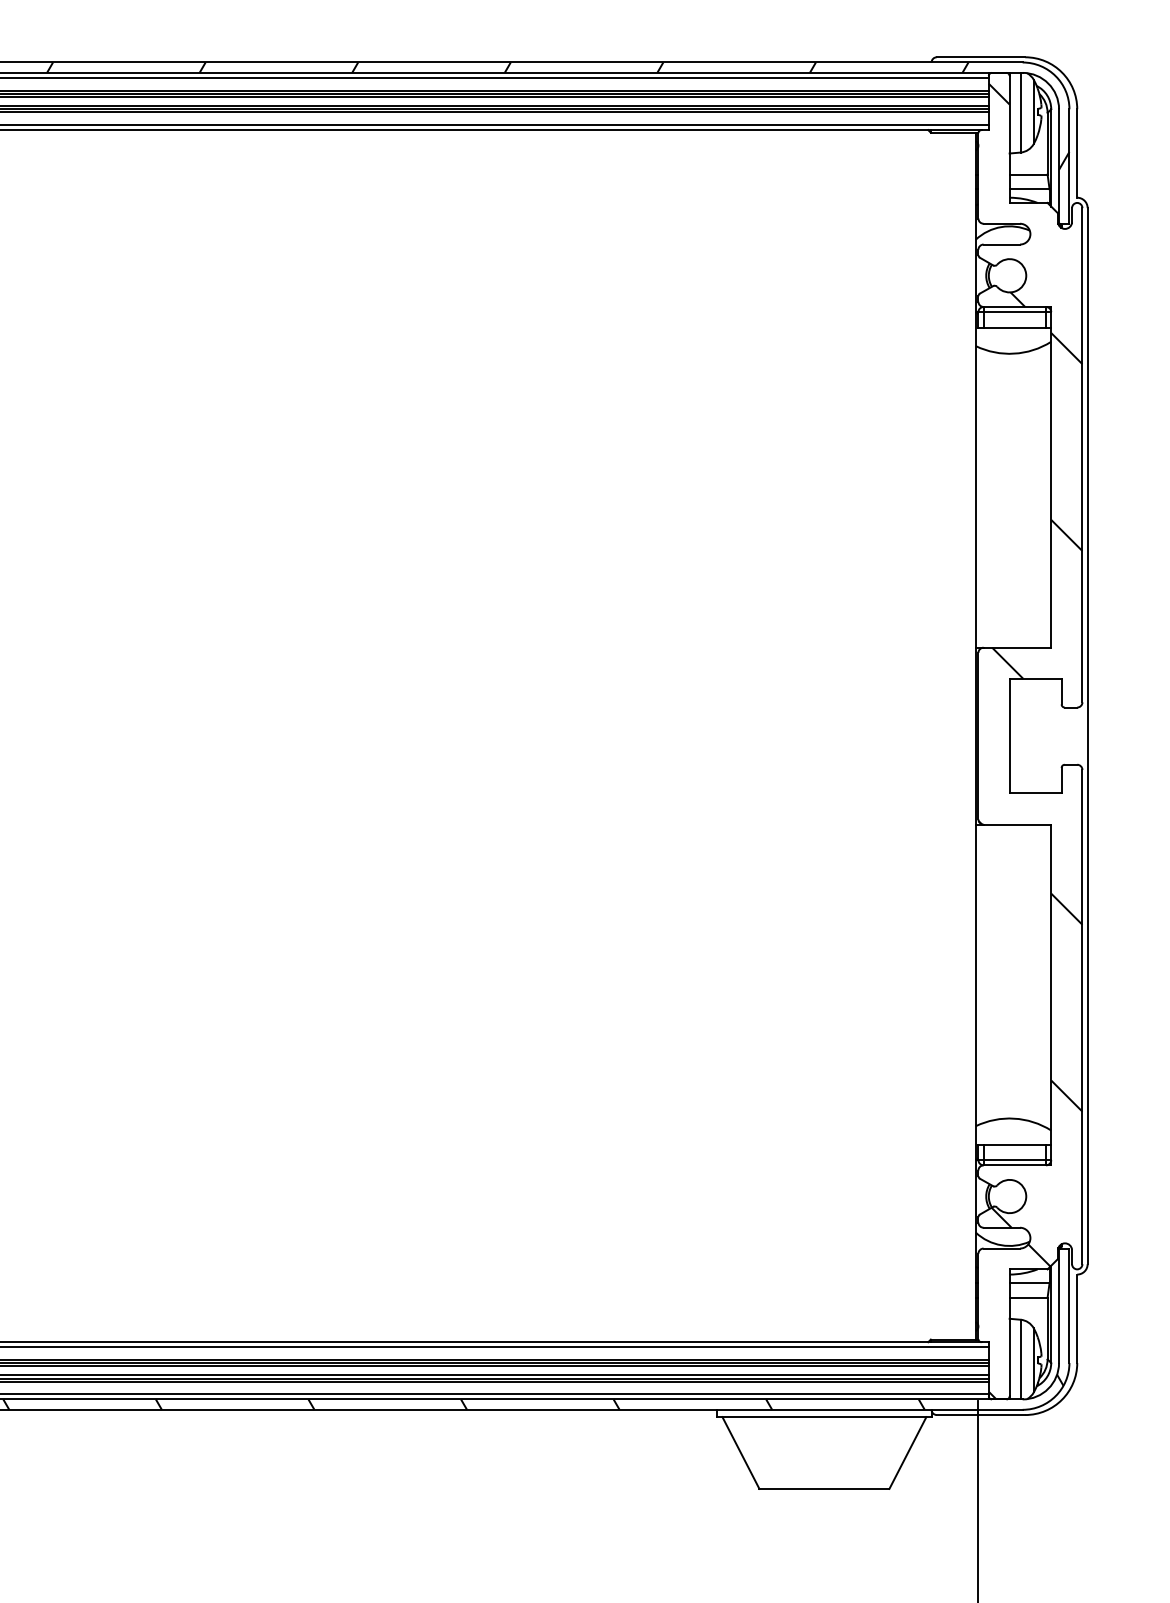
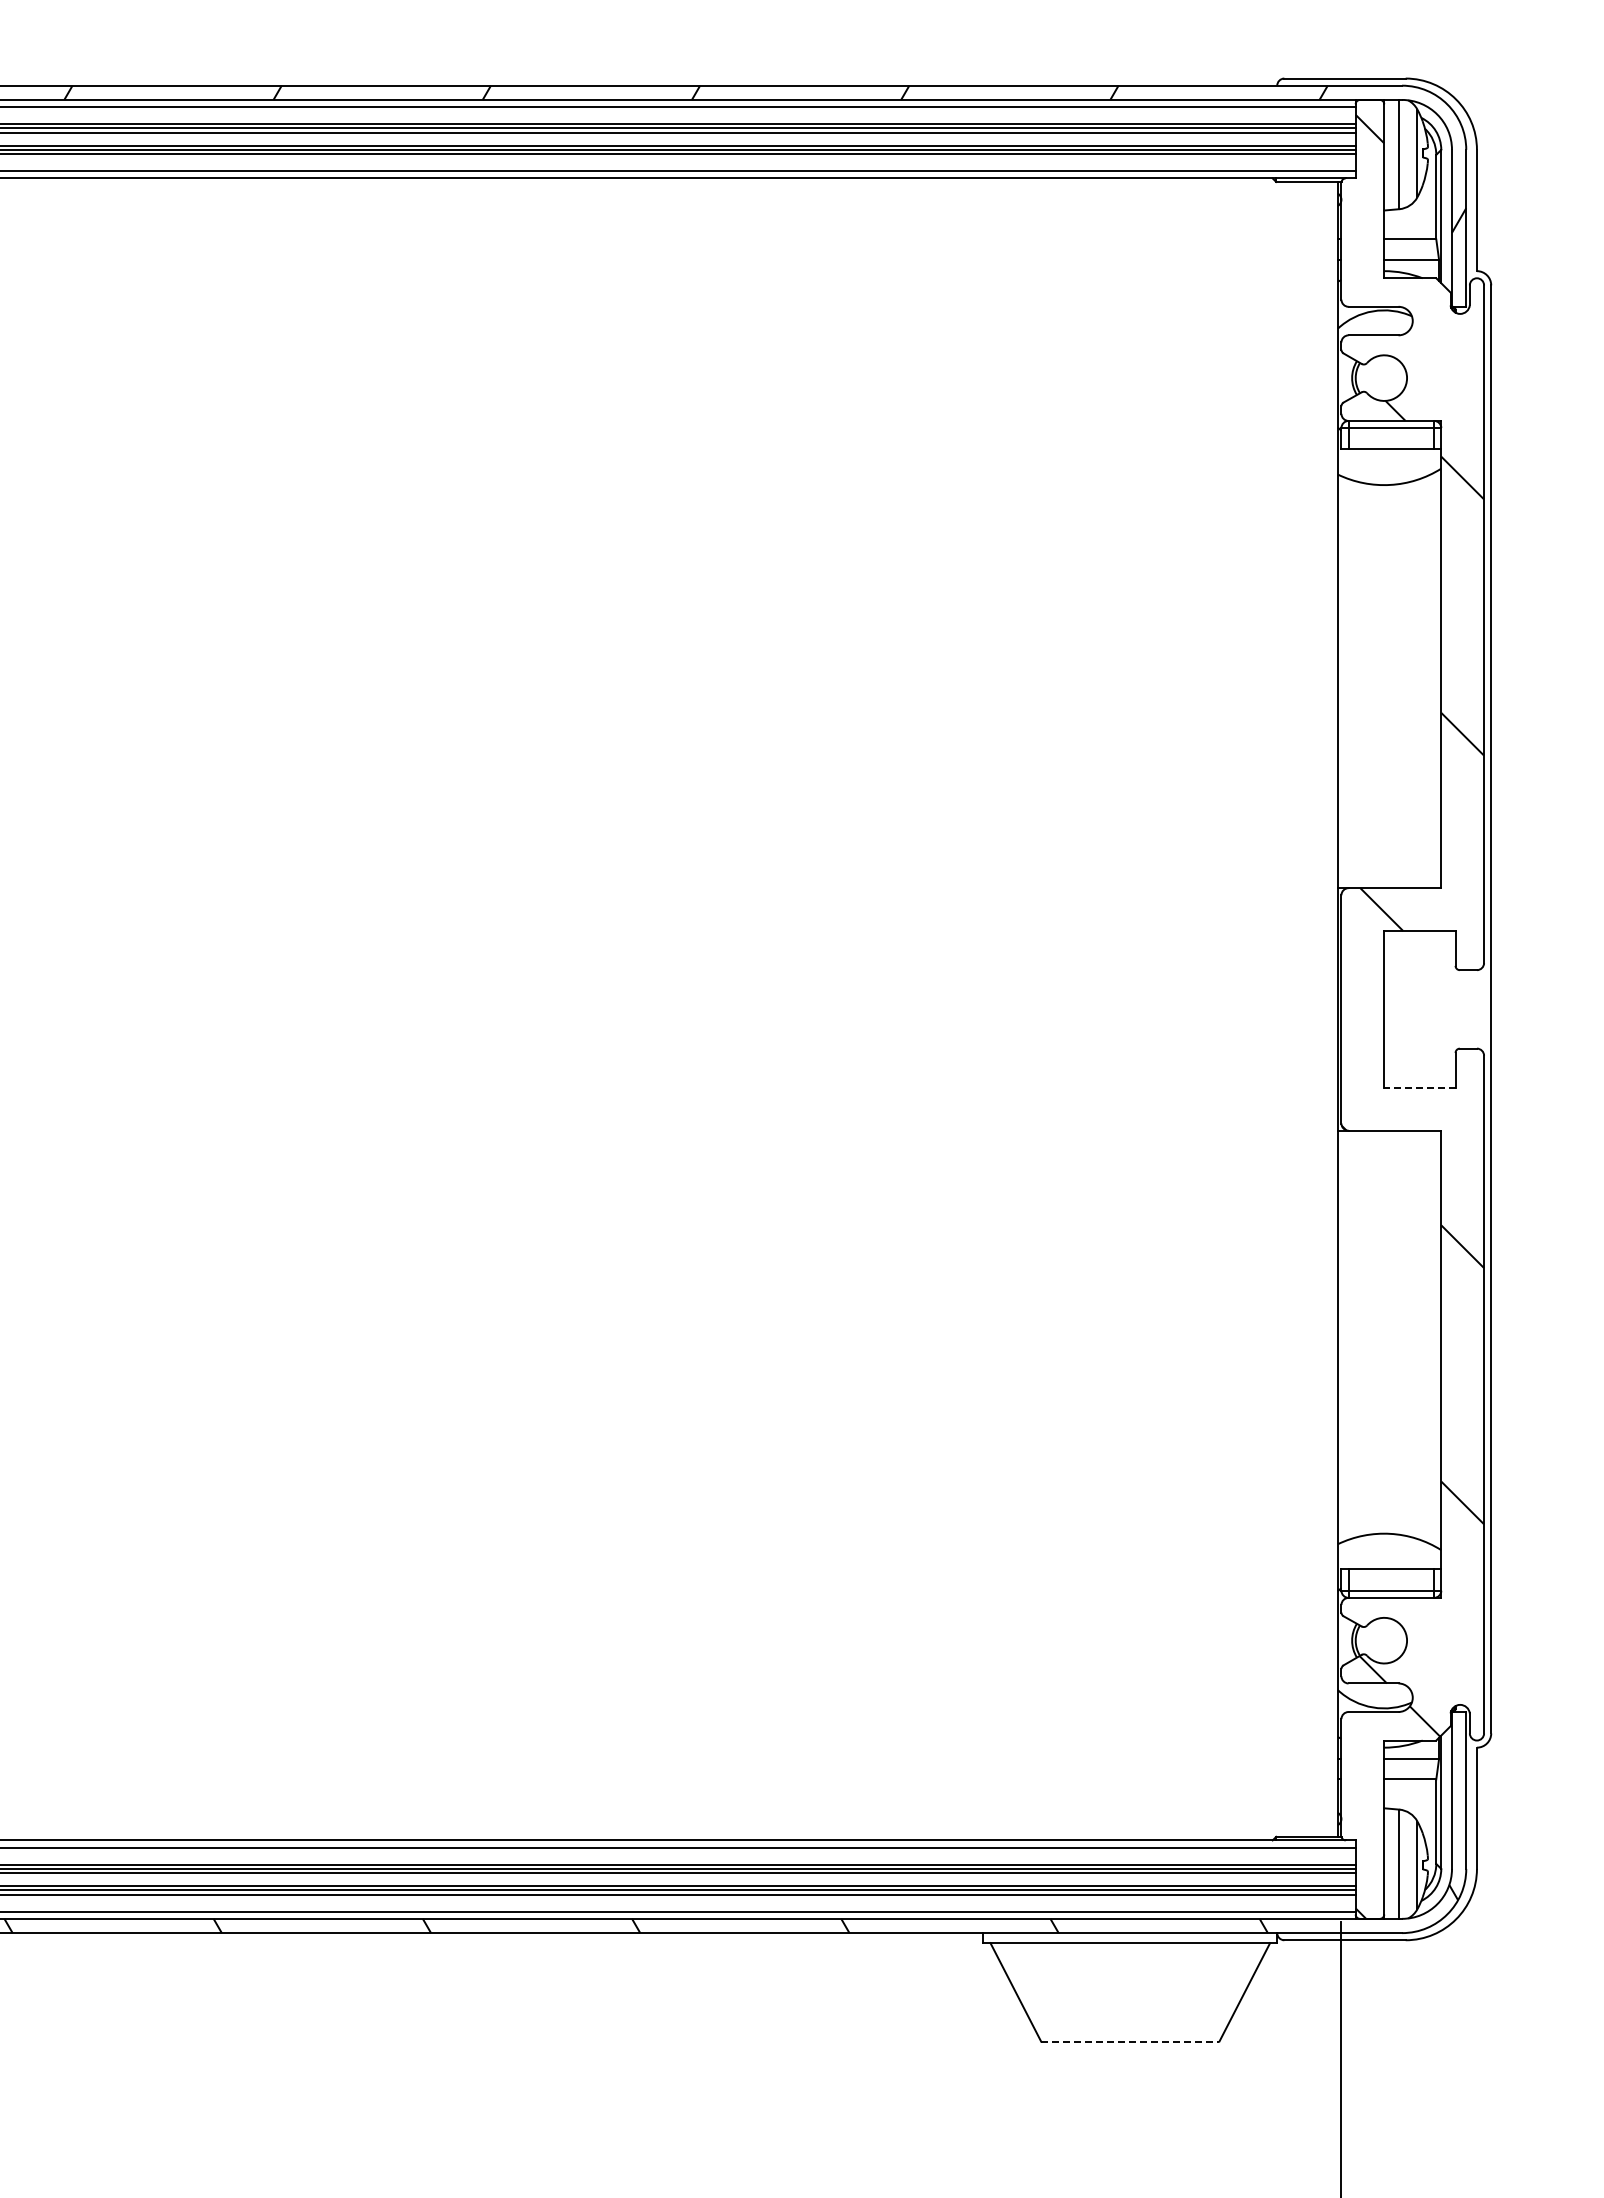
line: (1035, 793) -> (1419, 1087), solid -> dashed
line: (824, 1488) -> (1130, 2041), solid -> dashed

